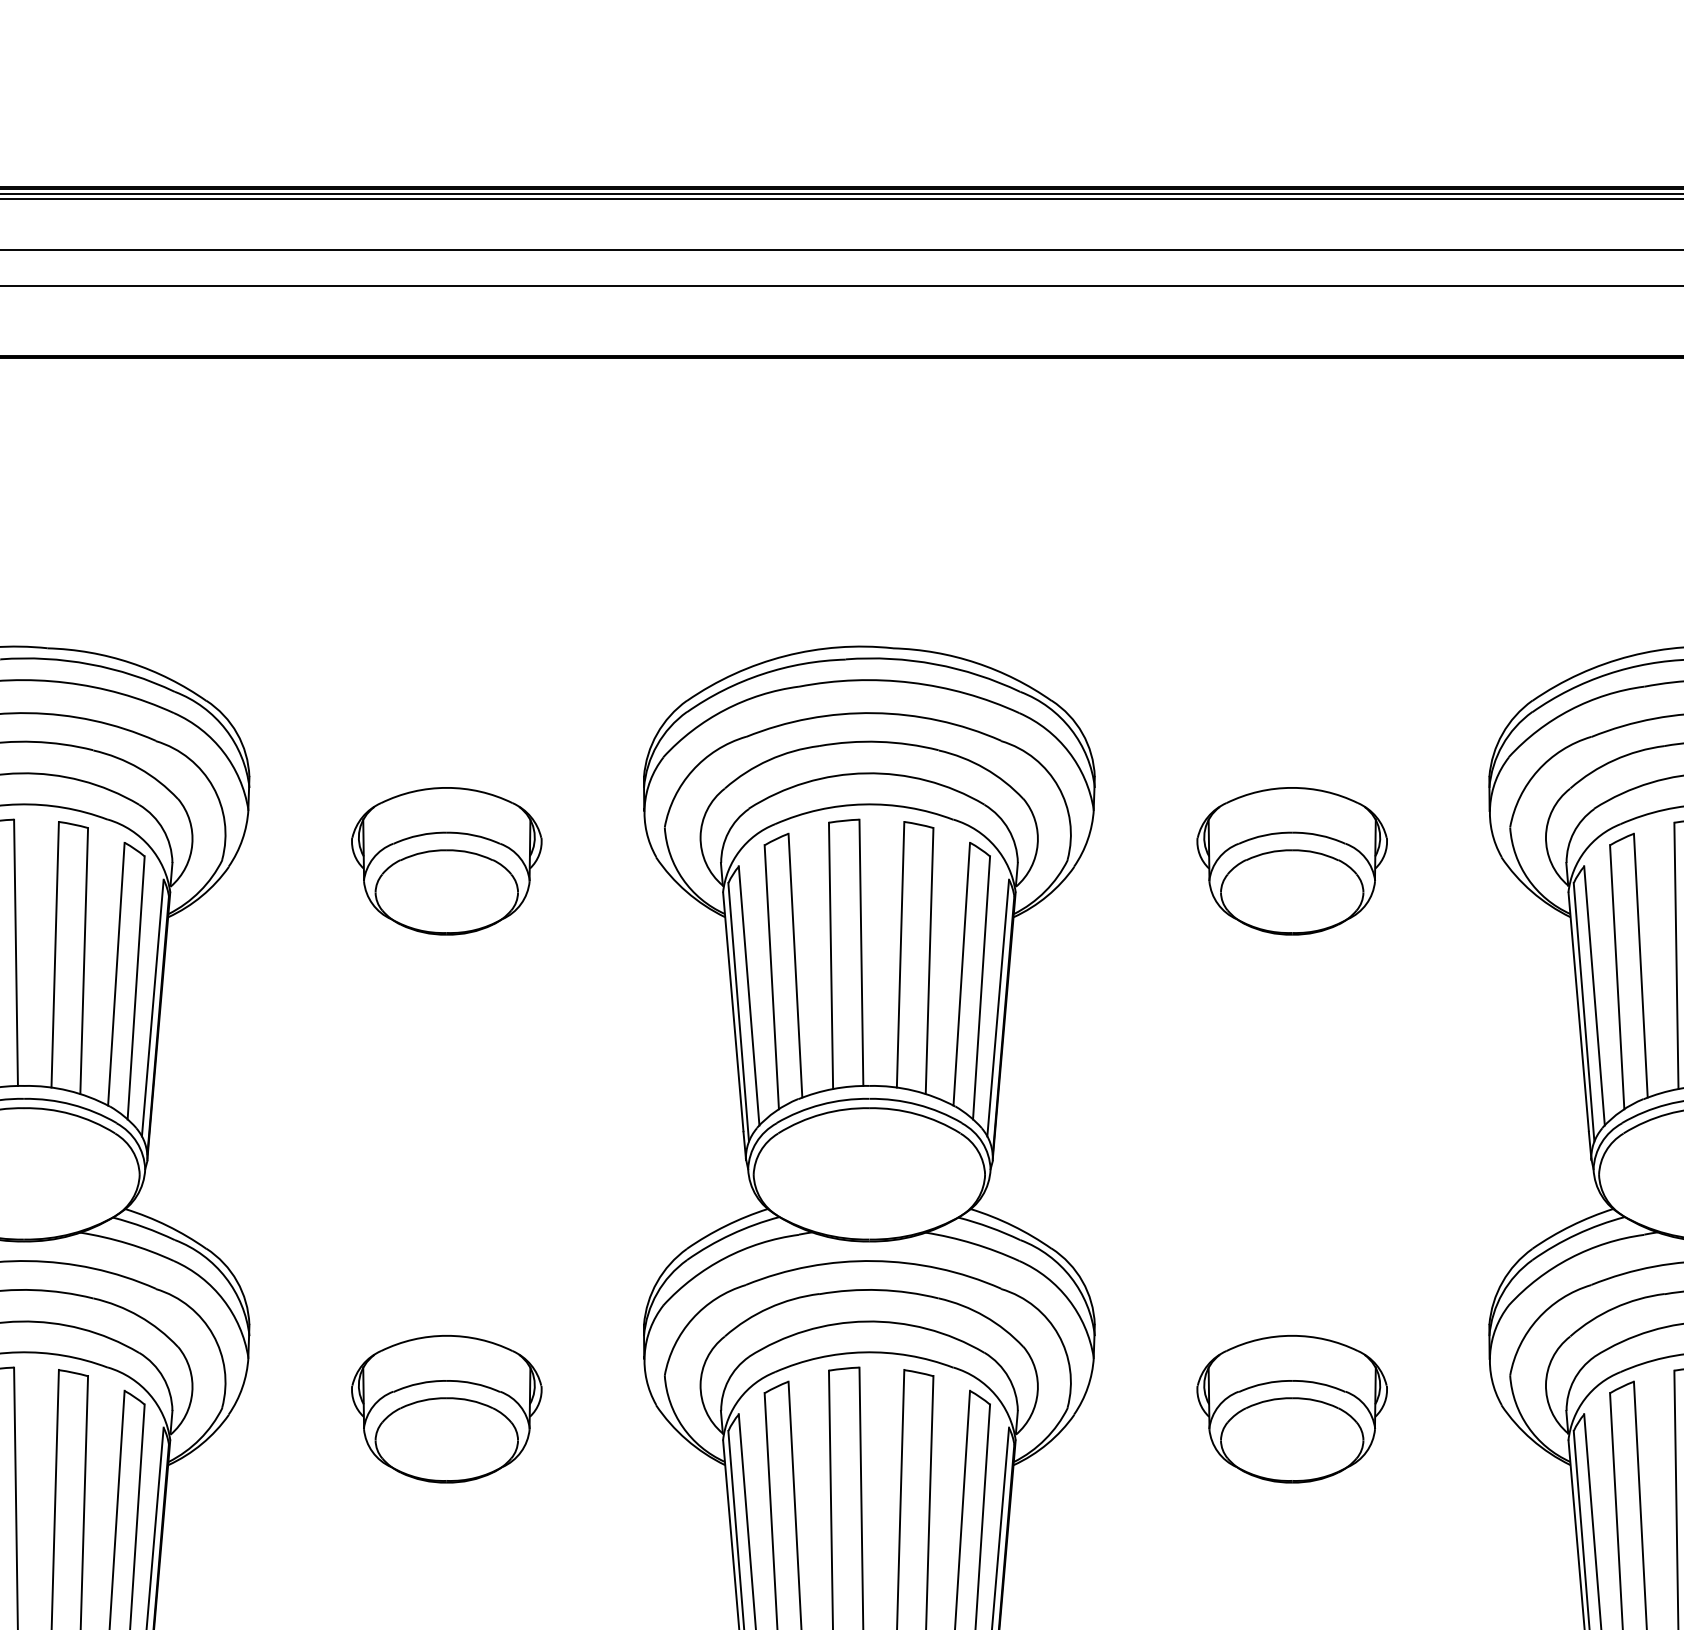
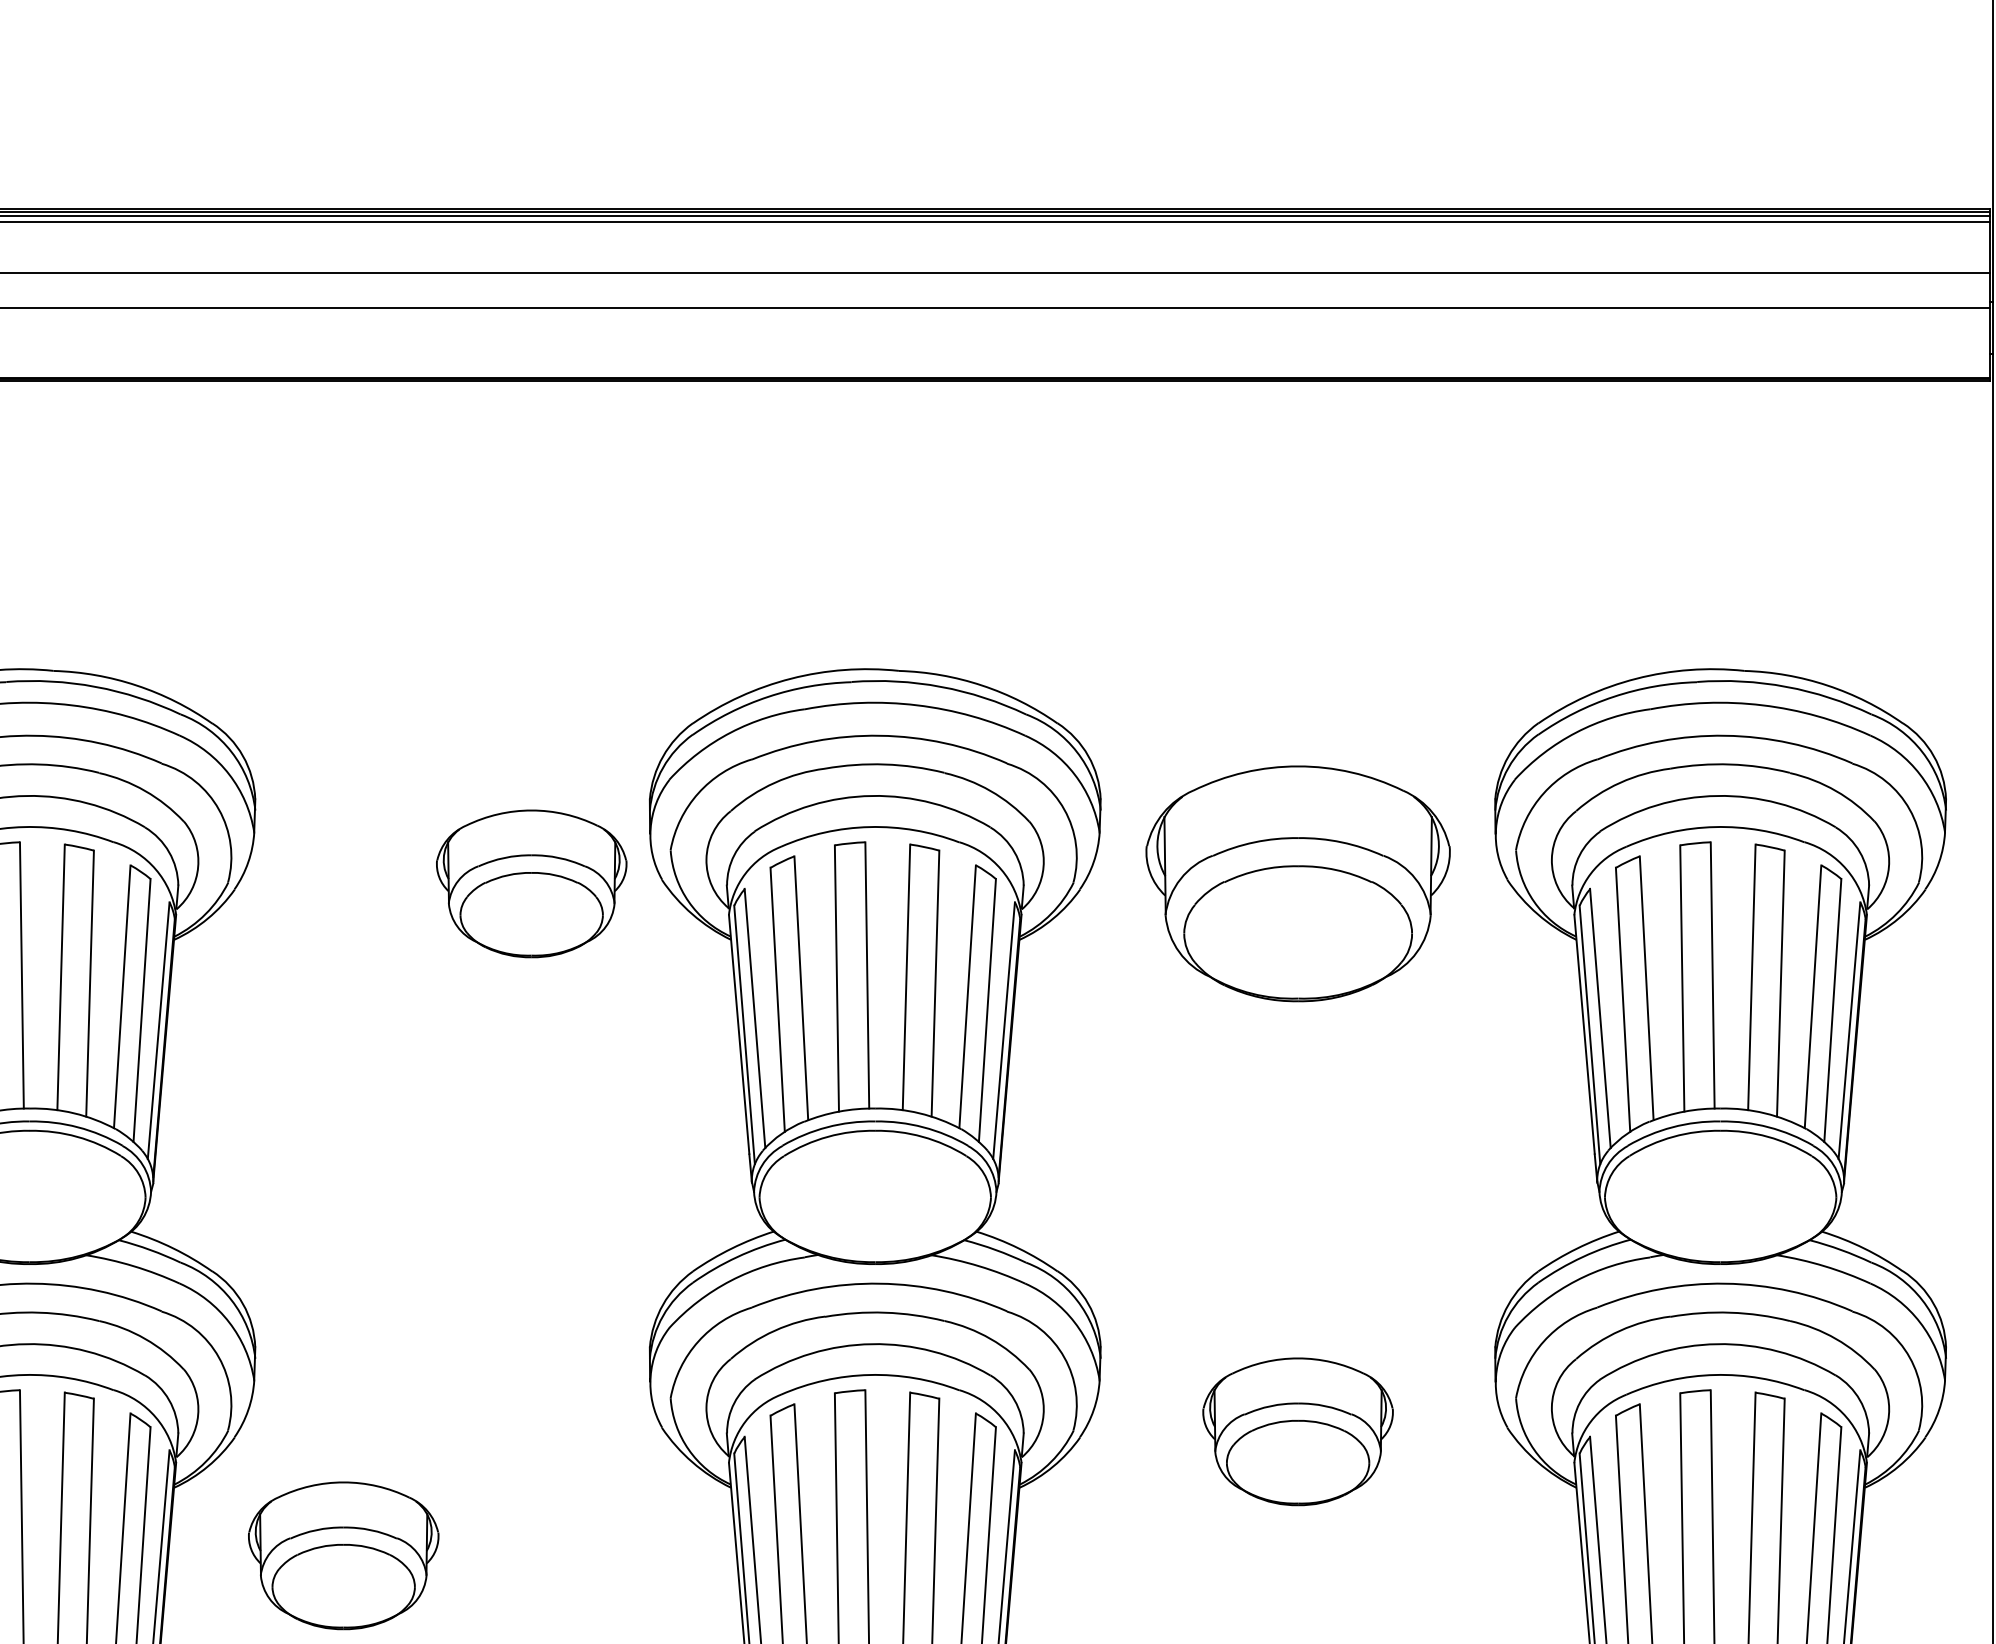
part: (446, 860) -> (531, 883), moved
part: (1291, 860) -> (1297, 883), size x1.6
part: (446, 1408) -> (343, 1555), moved

